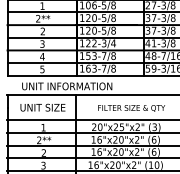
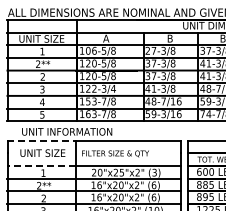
line: (42, 95) -> (42, 140), solid -> dashed
text: (131, 108) -> (115, 153), moved
line: (41, 120) -> (41, 165), solid -> dashed

